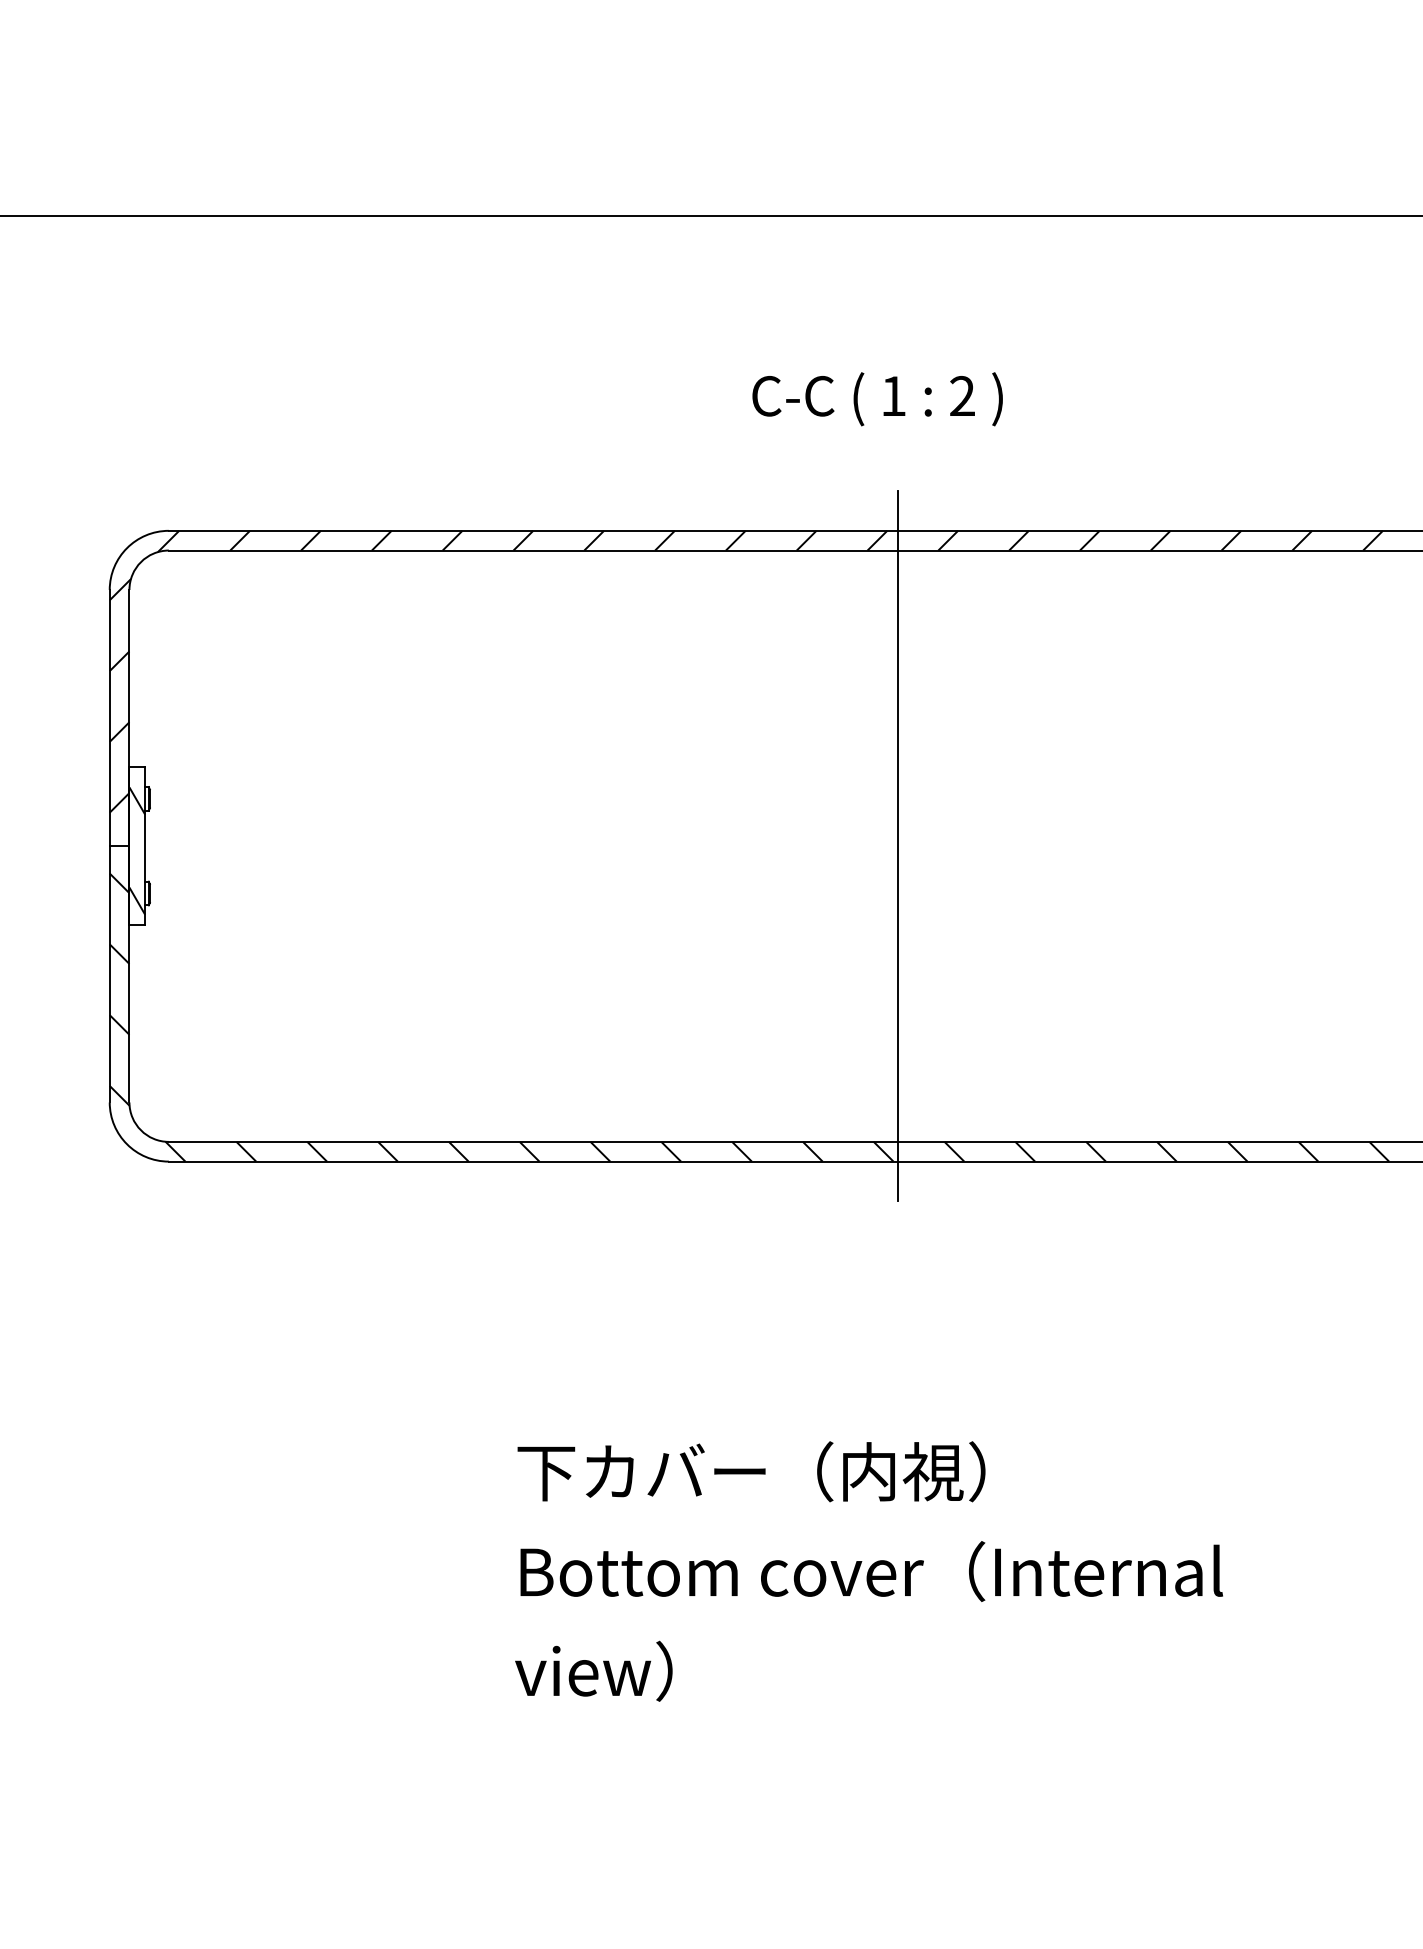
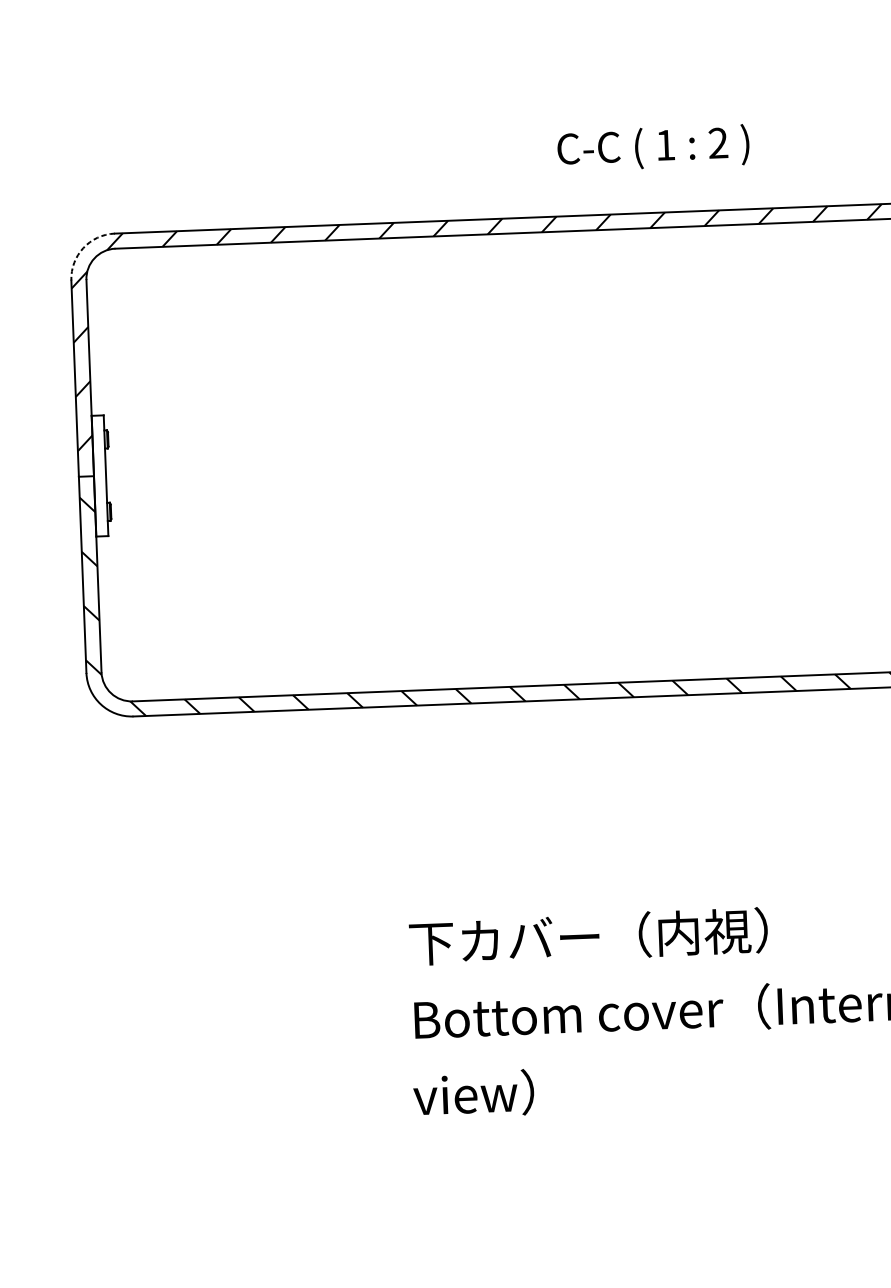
text: (877, 399) -> (653, 148), moved
arc: (127, 548) -> (83, 248), solid -> dashed
line: (898, 846) -> (682, 453), removed
hatch: (137, 850) -> (100, 479), removed

